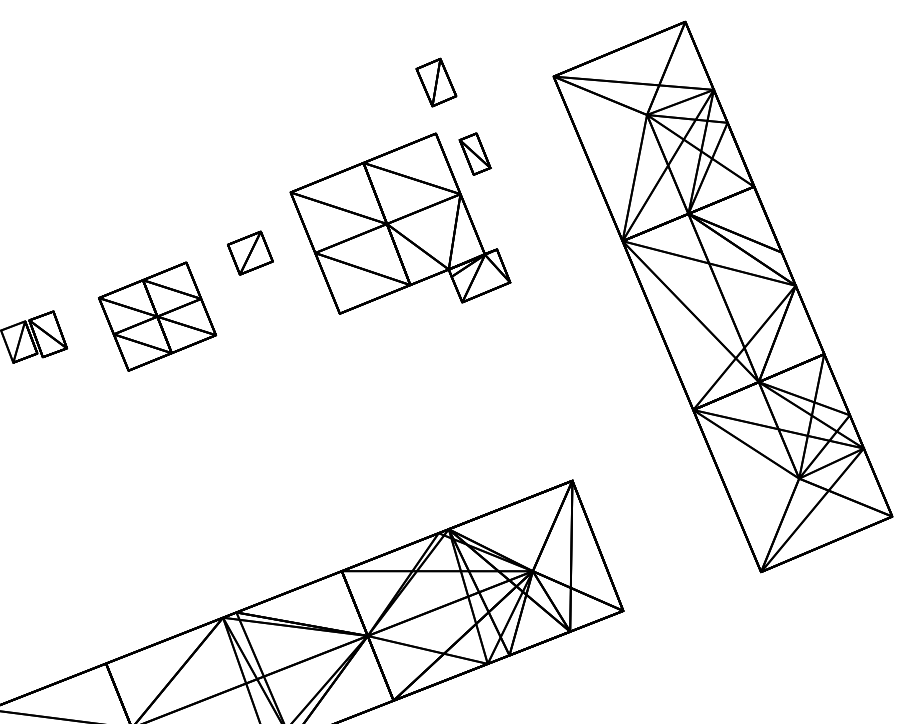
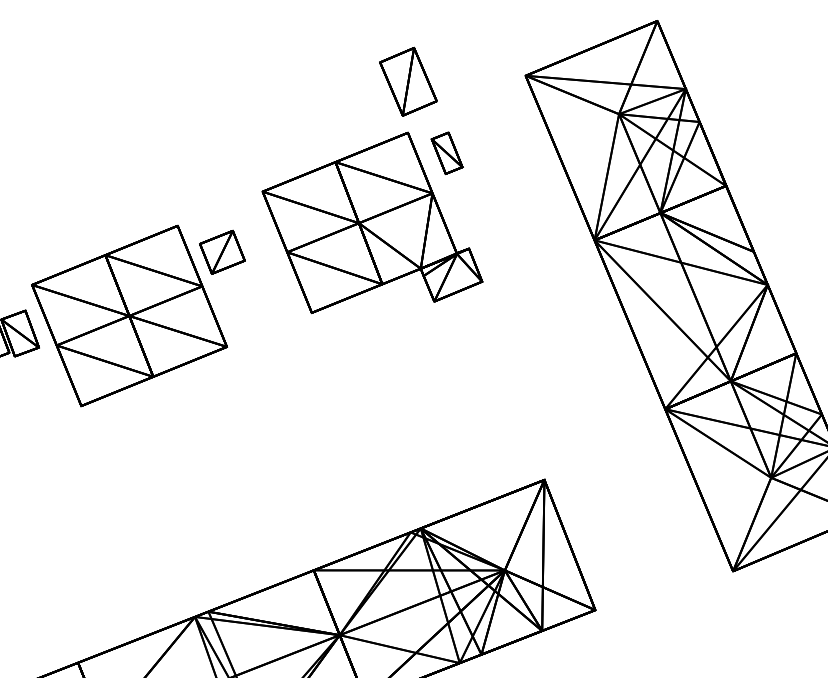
part: (436, 82) -> (408, 81), size x1.43
part: (157, 316) -> (129, 315), size x1.67

